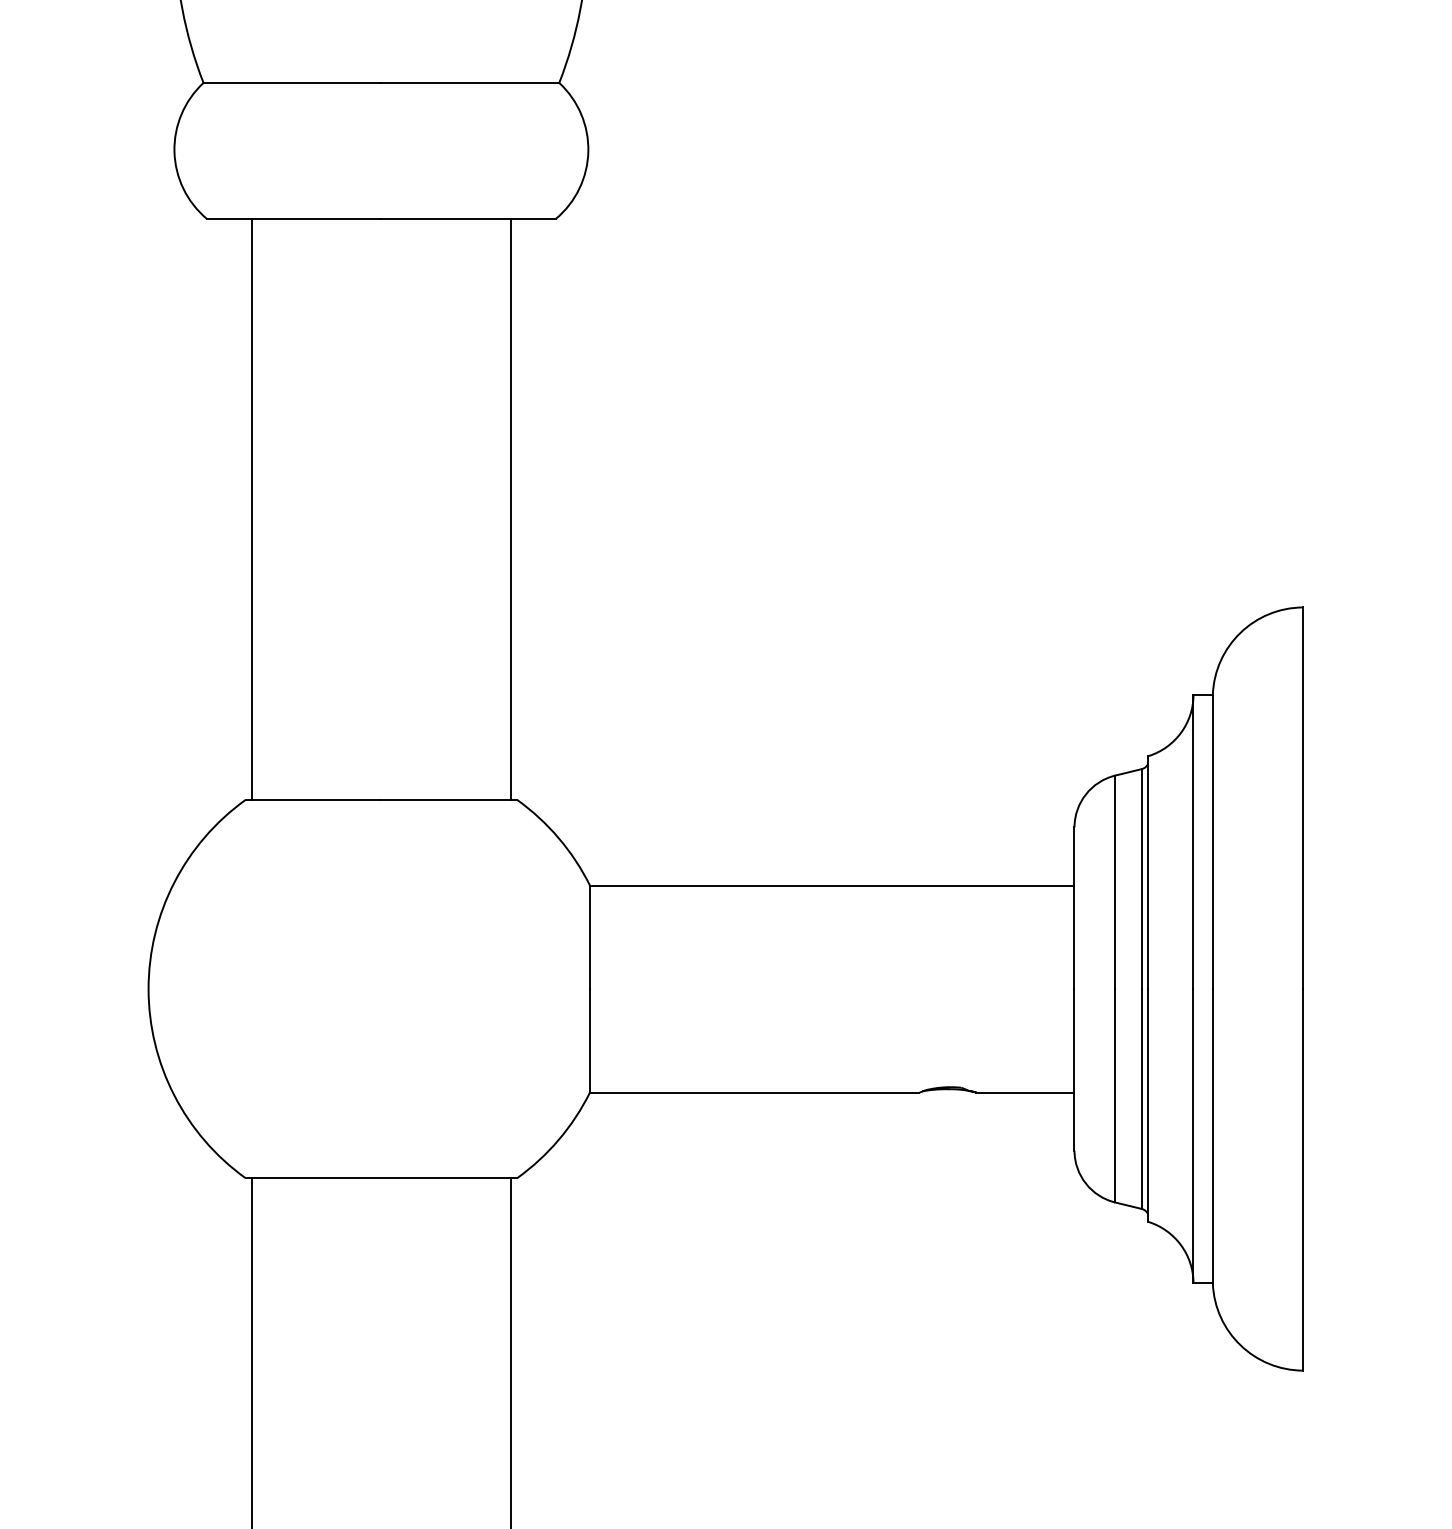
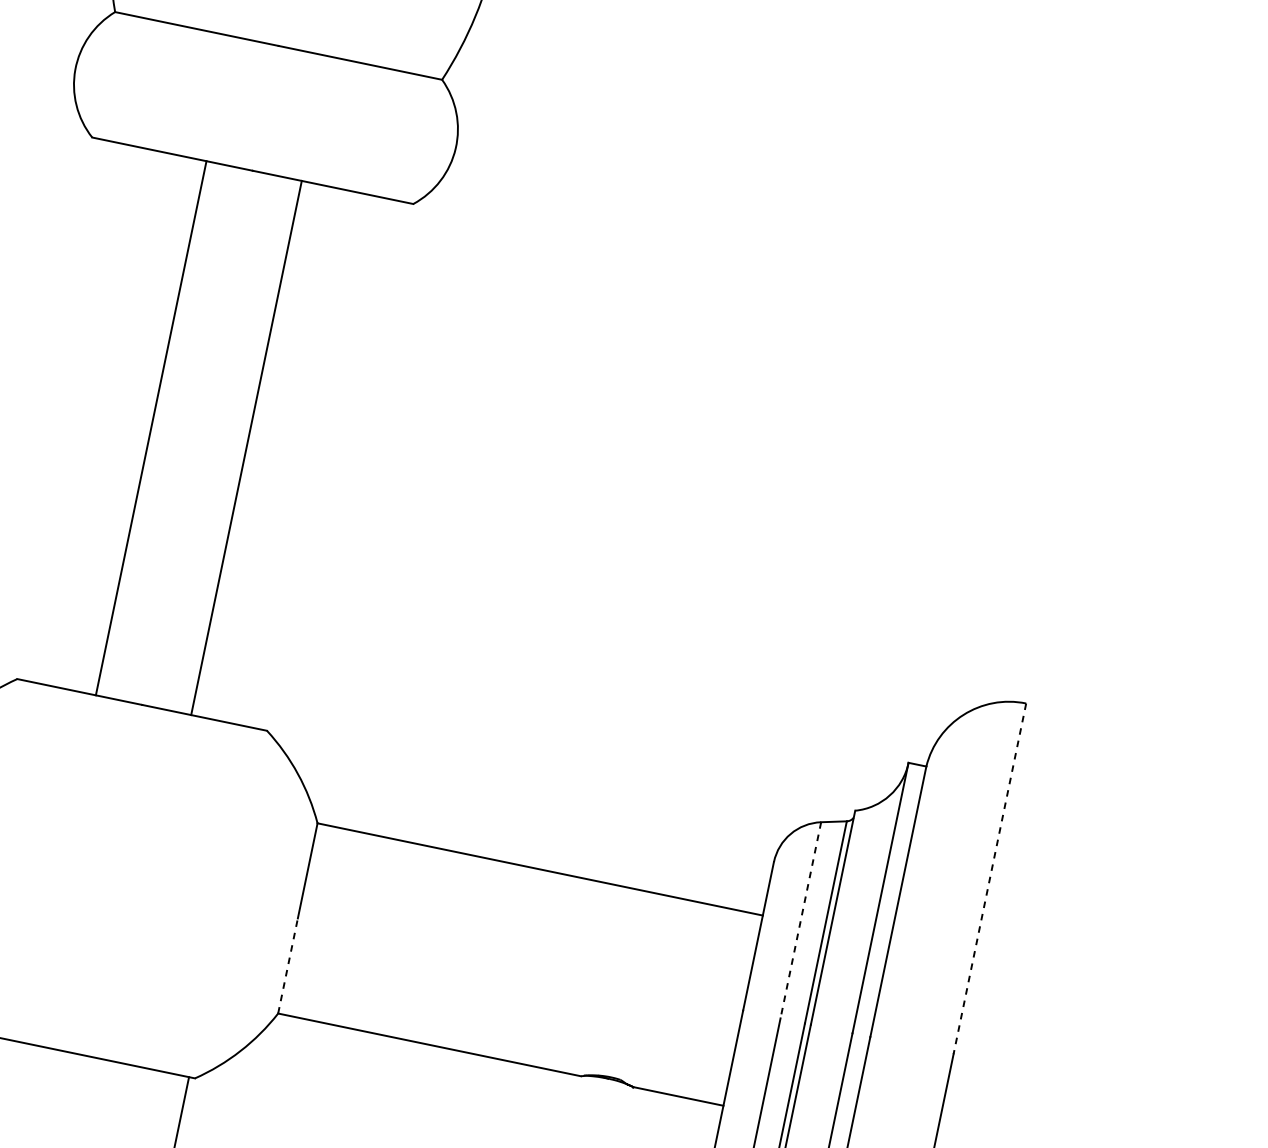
line: (252, 508) -> (151, 427), moved
line: (510, 508) -> (246, 447), moved
line: (1303, 798) -> (989, 879), solid -> dashed
line: (1115, 882) -> (801, 920), solid -> dashed
line: (589, 1040) -> (287, 965), solid -> dashed

